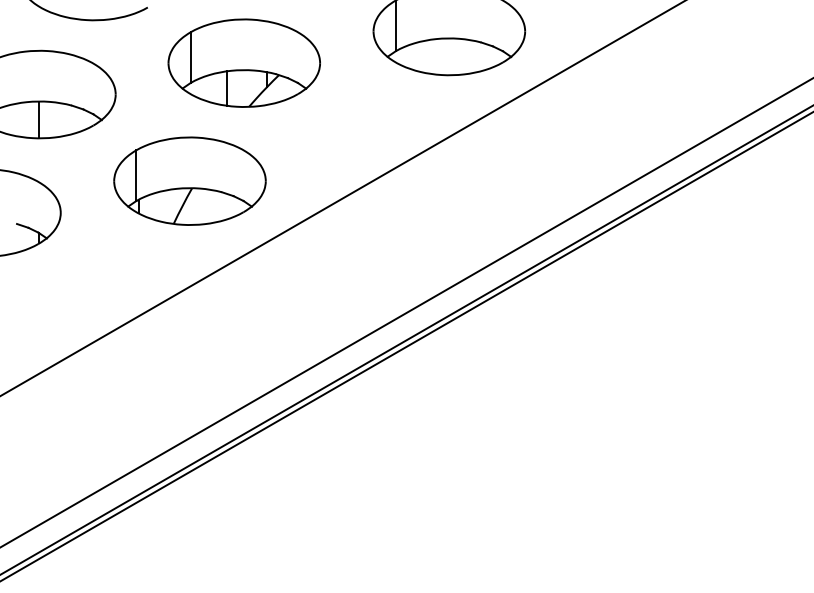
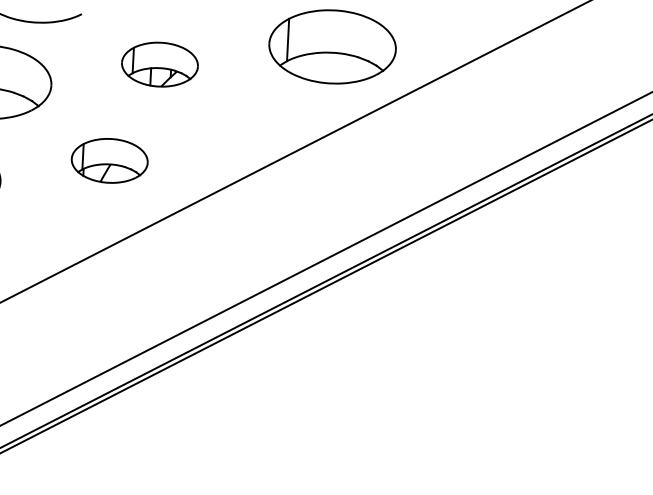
part: (243, 62) -> (159, 64), size x0.6
part: (189, 180) -> (109, 160), size x0.6

